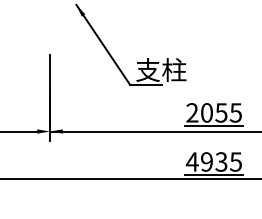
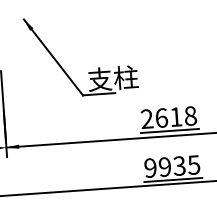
text: (221, 112) -> (176, 116), 2055 -> 2618
text: (191, 161) -> (149, 167), 4935 -> 9935

